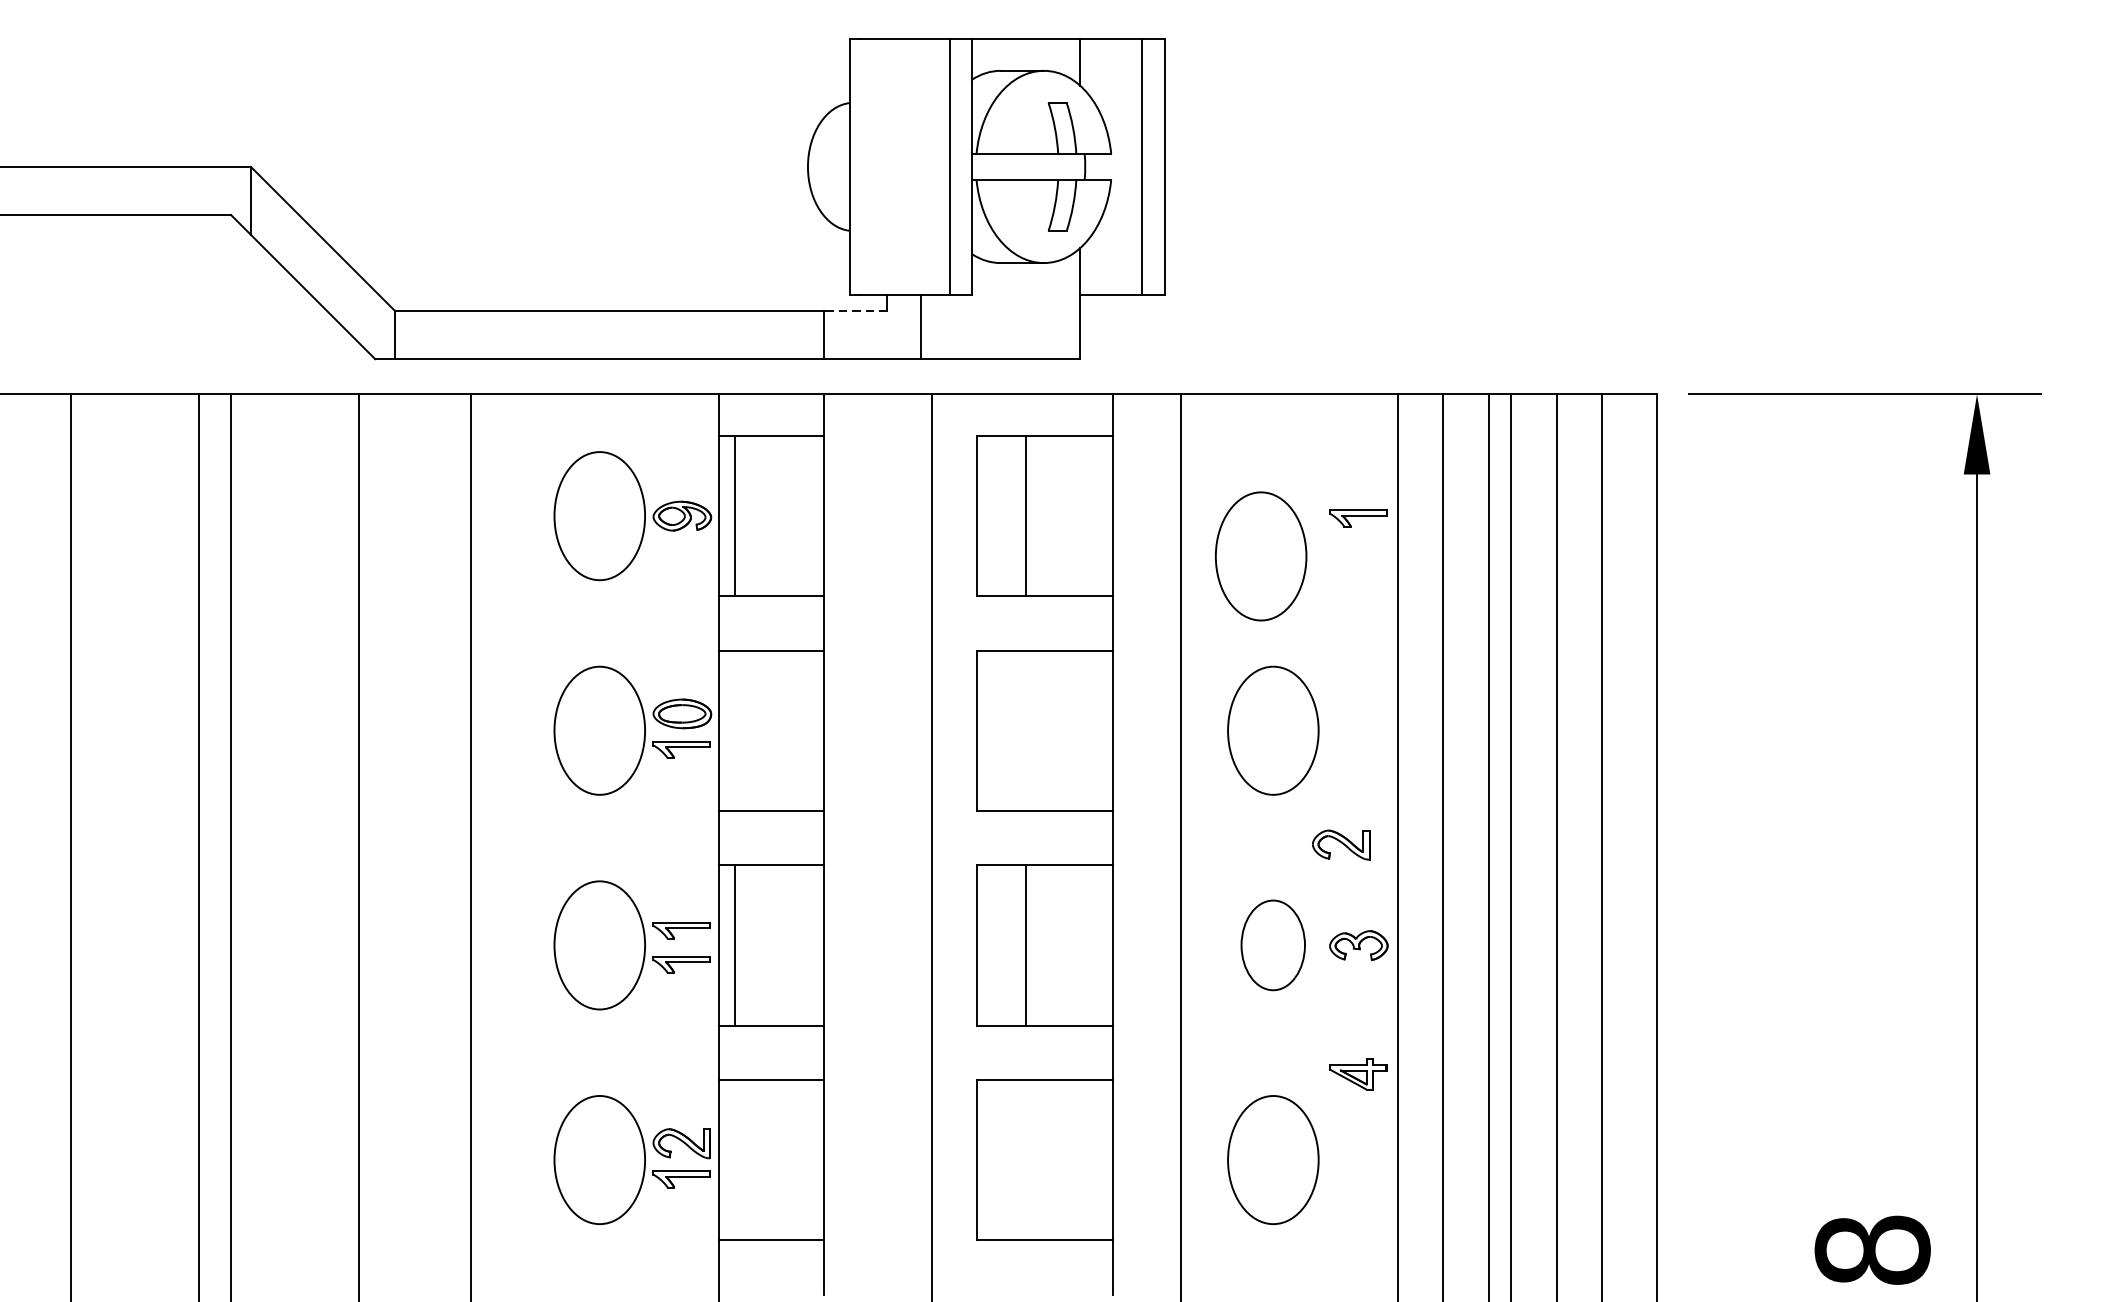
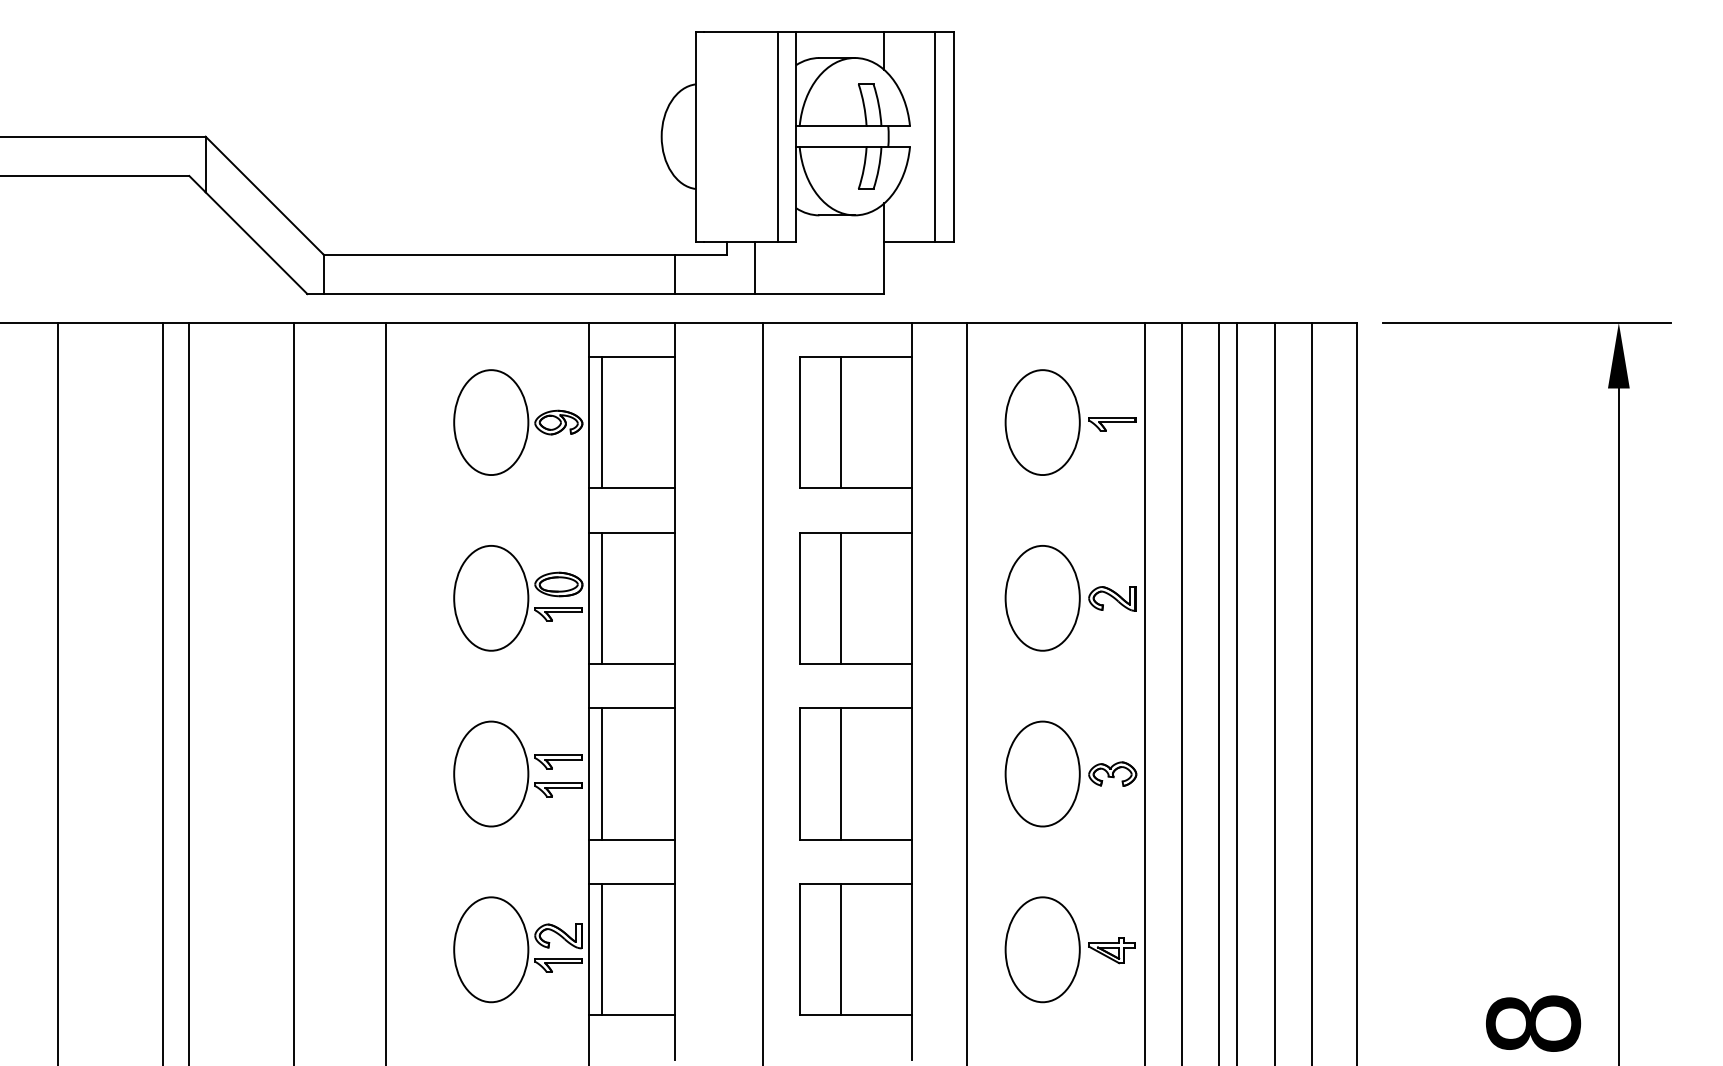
line: (855, 310) -> (700, 254), dashed -> solid
part: (1260, 556) -> (1042, 422), moved
line: (734, 729) -> (601, 597), added
line: (1026, 729) -> (840, 597), added
part: (1341, 844) -> (1112, 598), moved
part: (1273, 944) -> (1042, 773), size x1.43
part: (1357, 1074) -> (1111, 950), moved
line: (734, 1159) -> (601, 949), added
line: (1026, 1159) -> (840, 949), added

